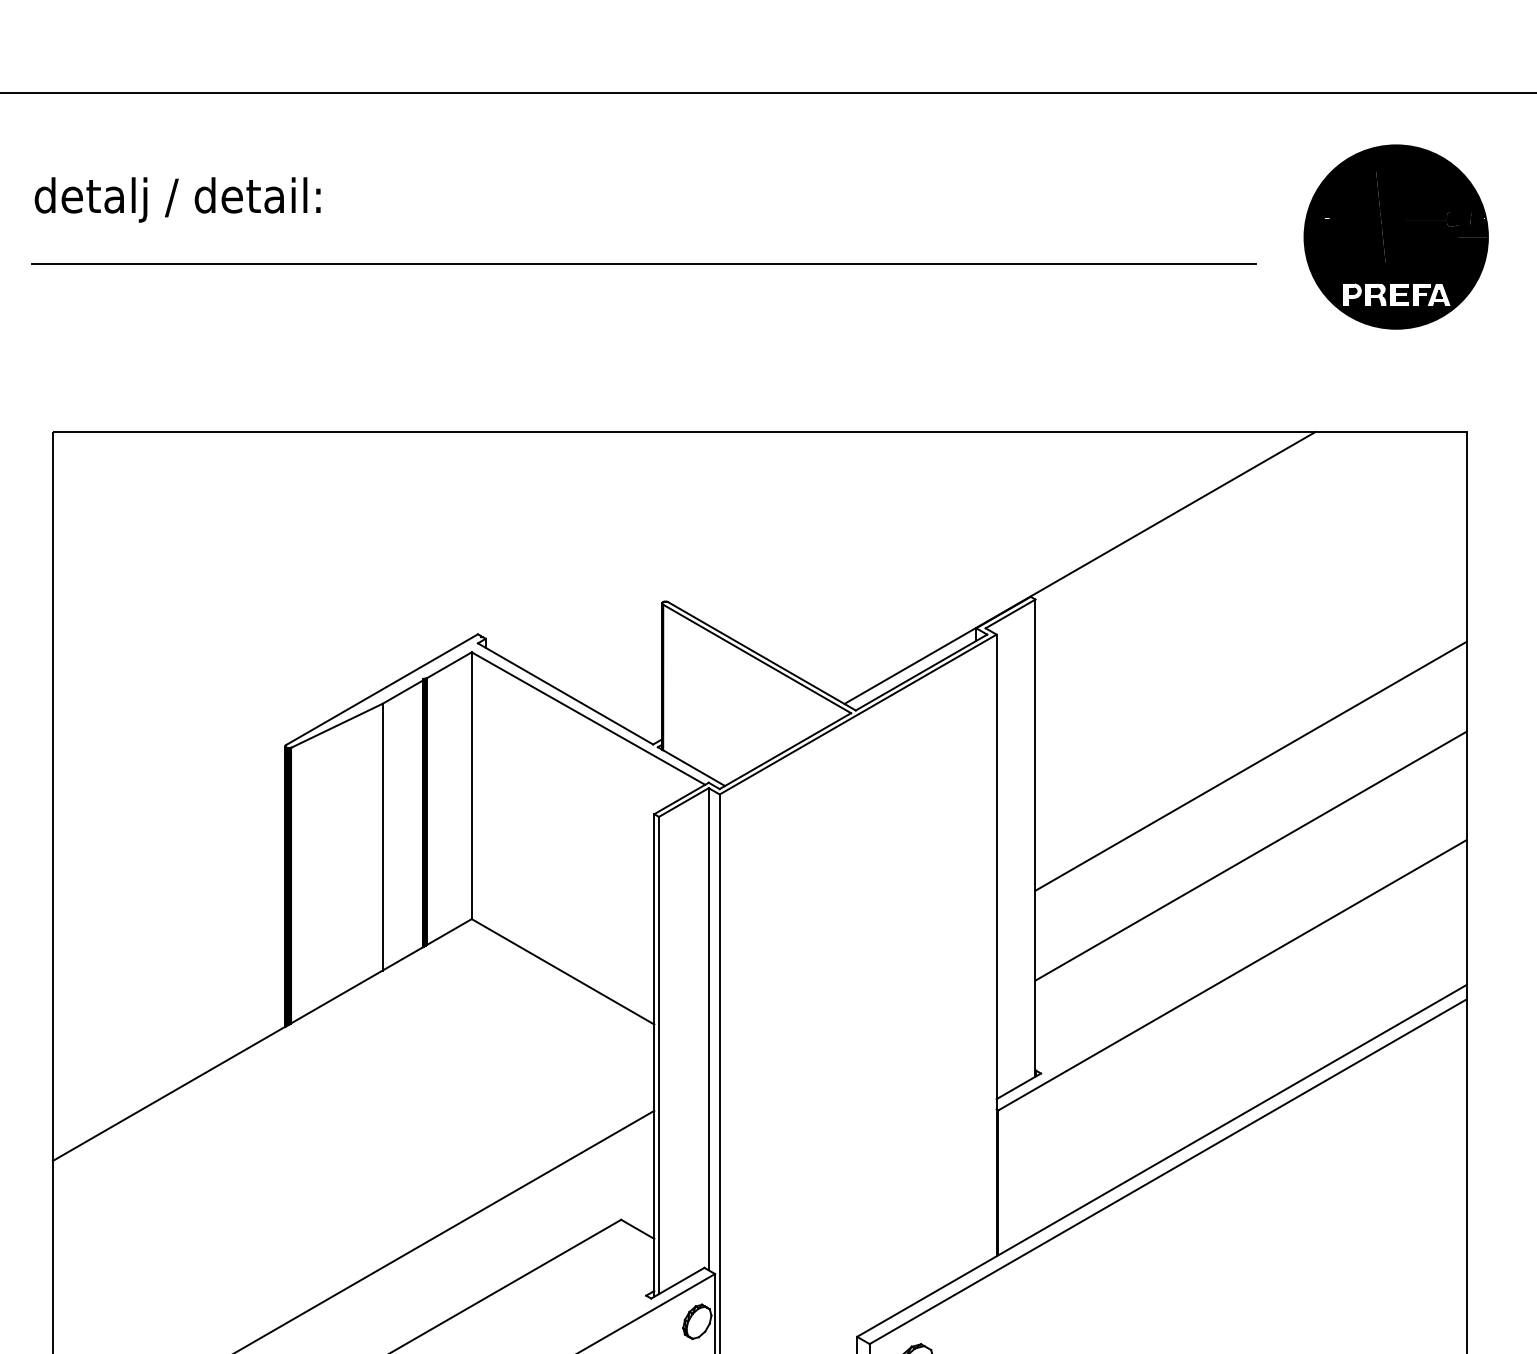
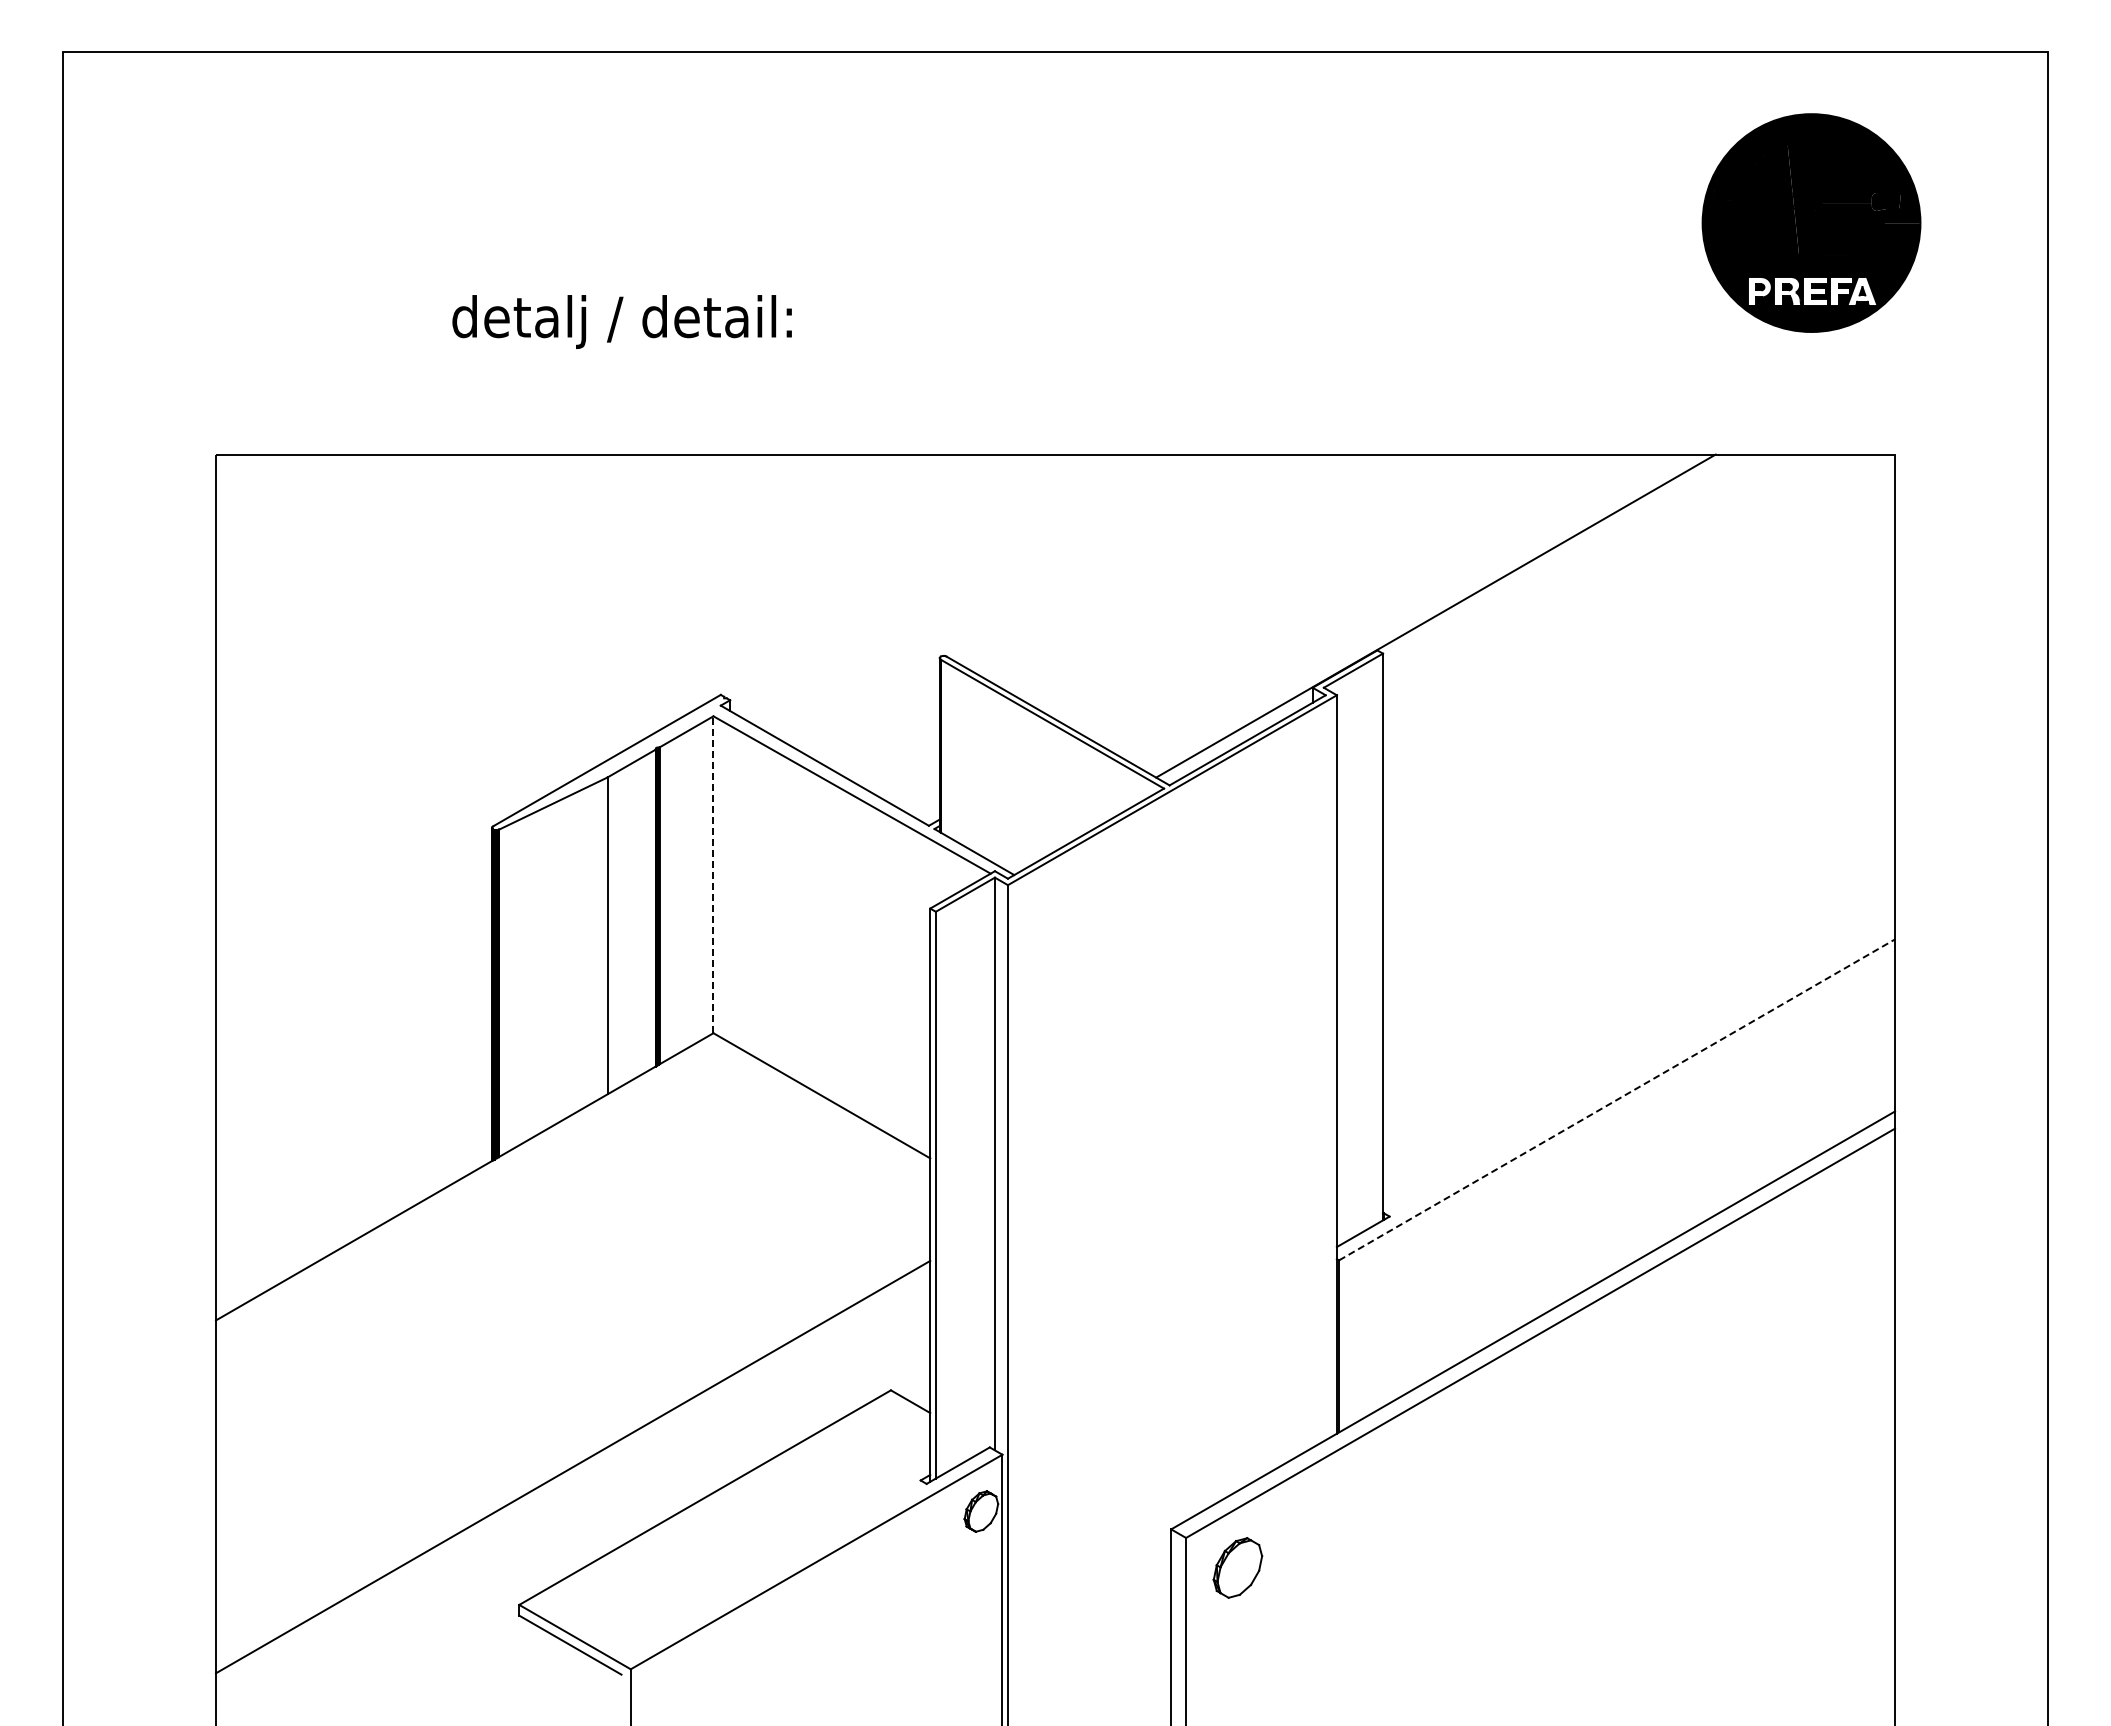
text: (177, 199) -> (621, 321), moved
line: (643, 264) -> (917, 255), removed
line: (1250, 766) -> (1638, 851), removed
line: (471, 785) -> (713, 874), solid -> dashed
line: (1250, 856) -> (1638, 958), removed
line: (1232, 974) -> (1617, 1099), solid -> dashed

